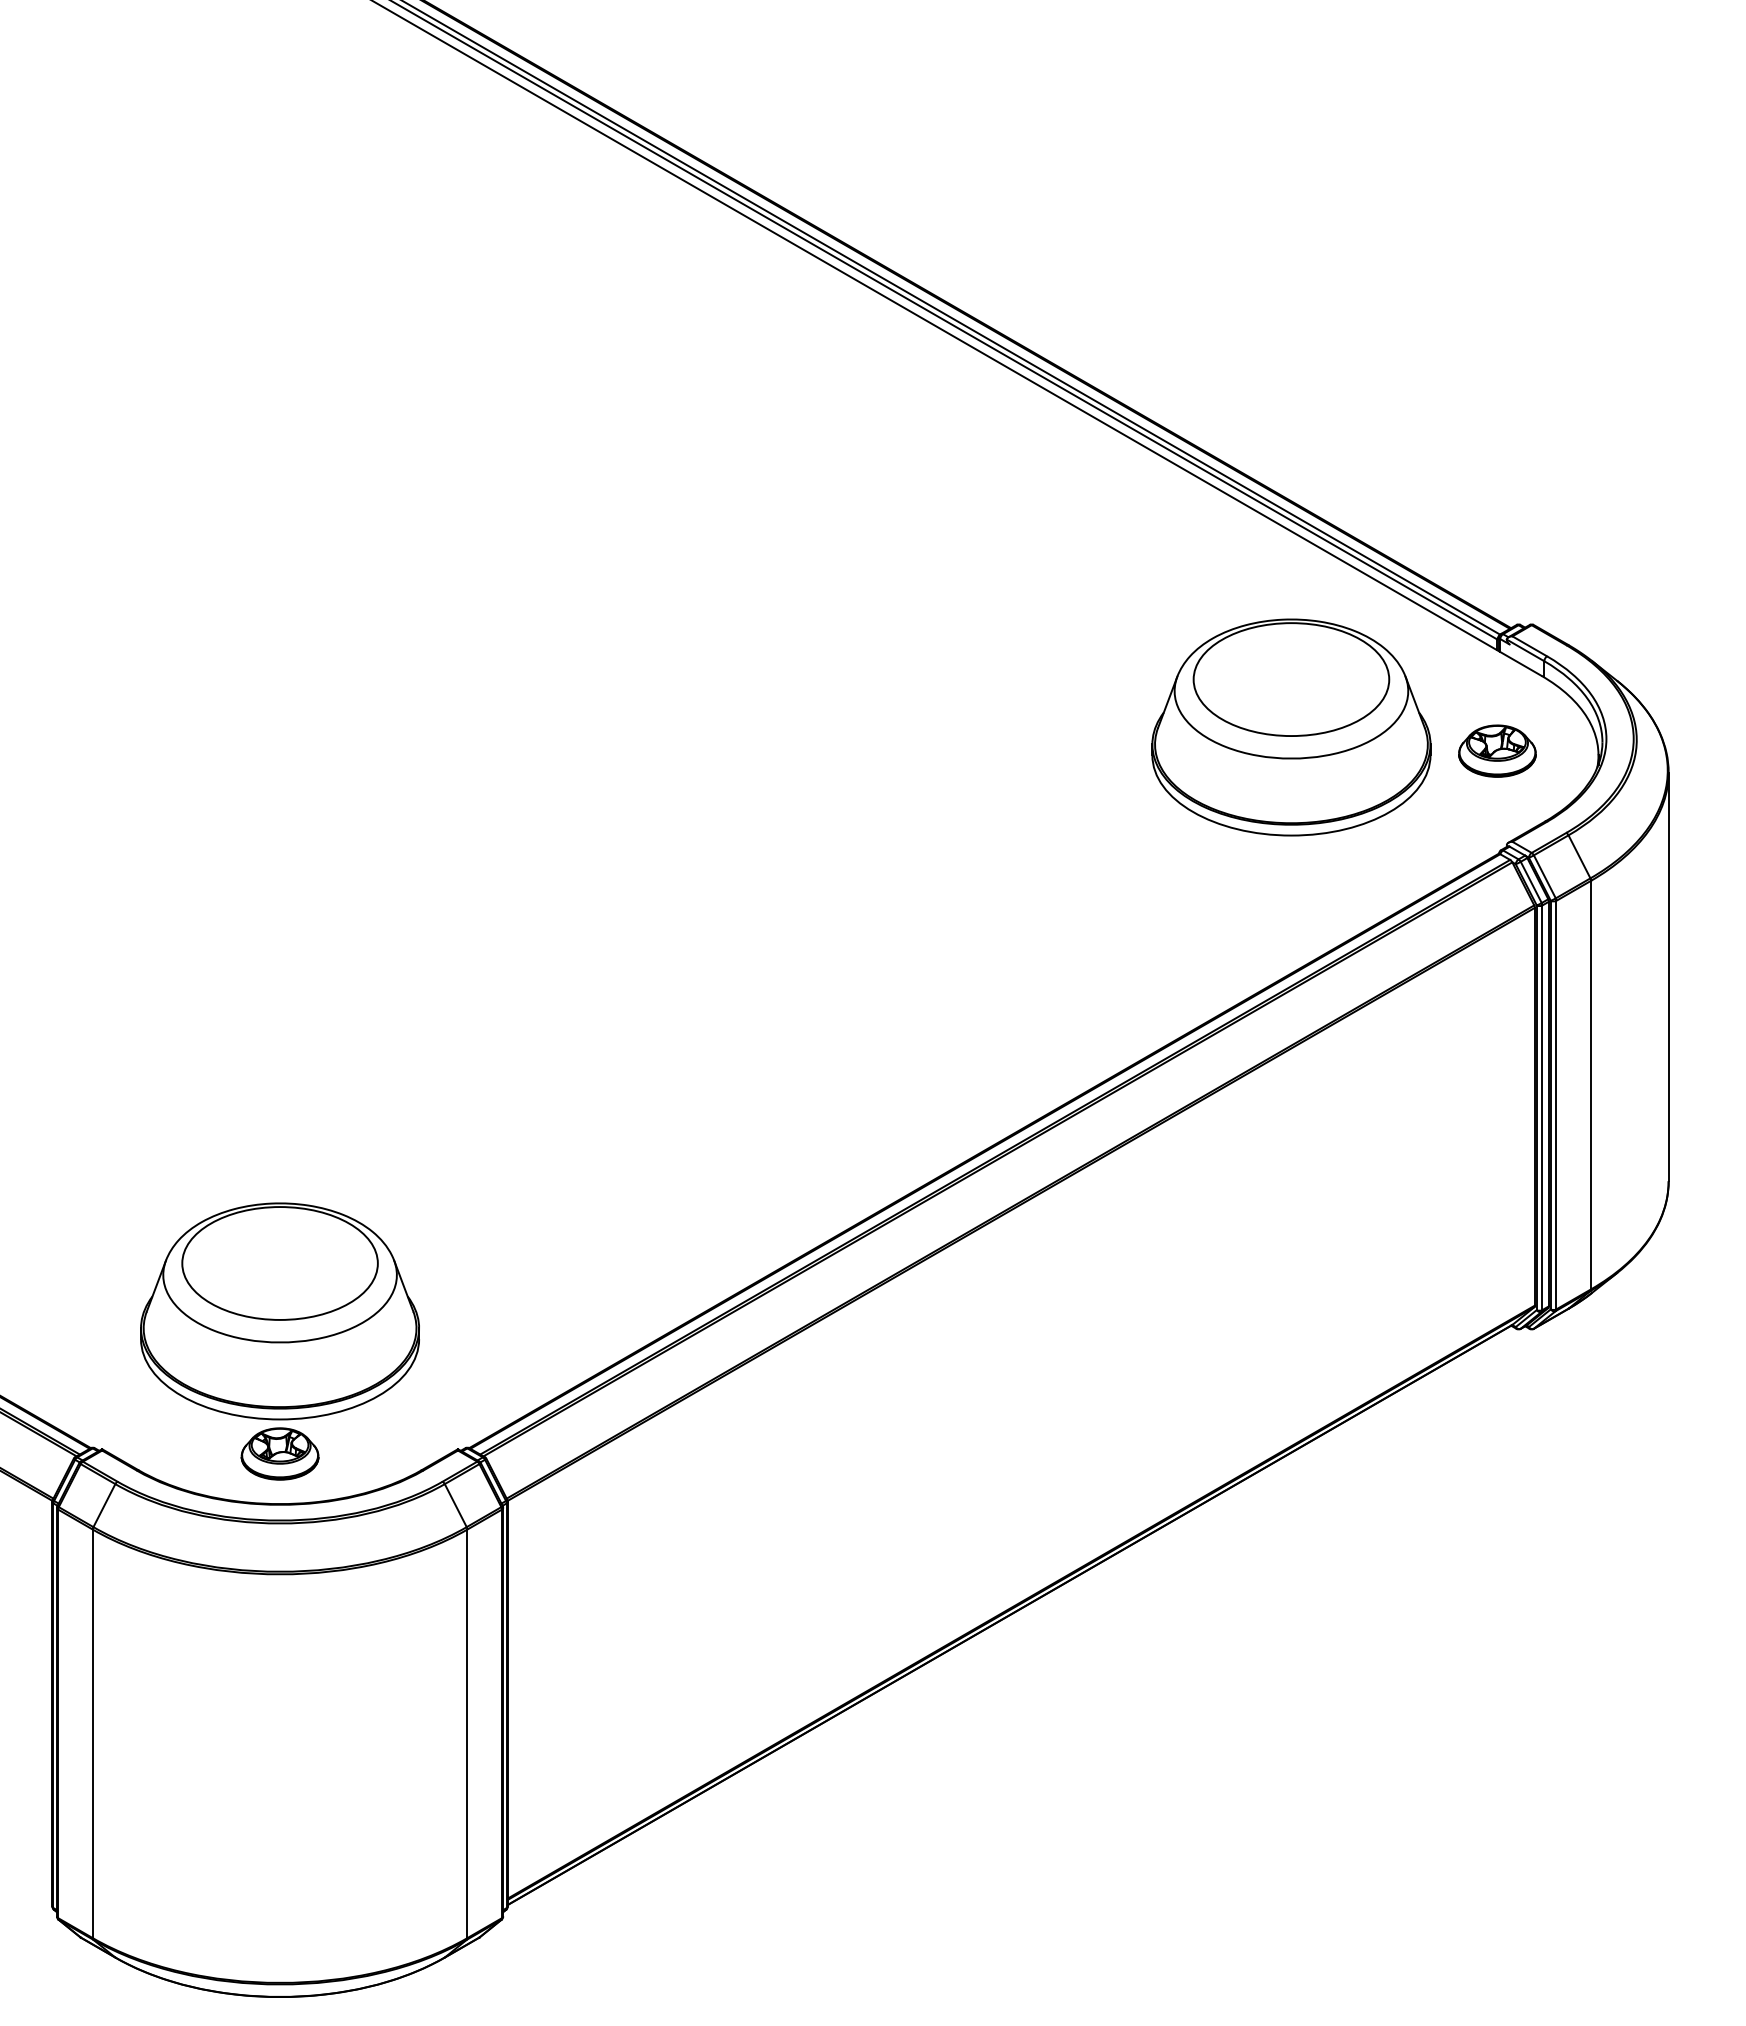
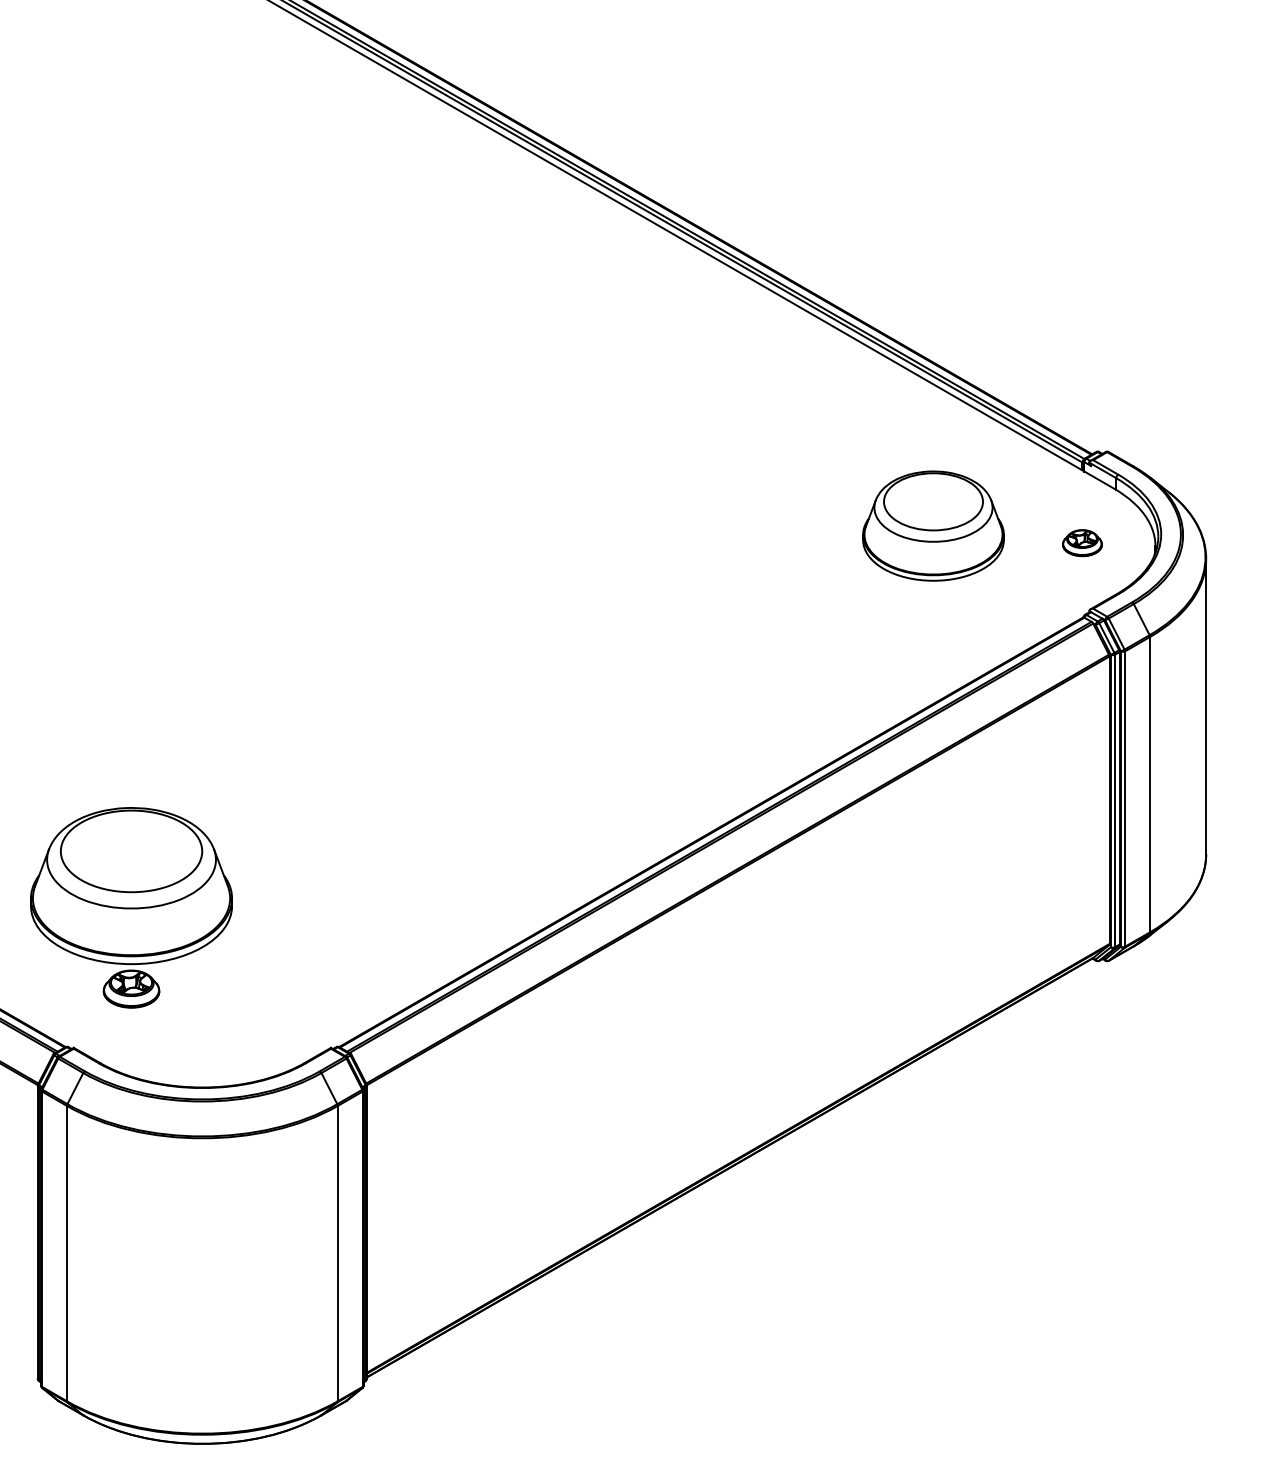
part: (1291, 727) -> (933, 526), size x0.7
part: (1497, 750) -> (1082, 542), size x0.7
part: (279, 1341) -> (131, 907), moved

